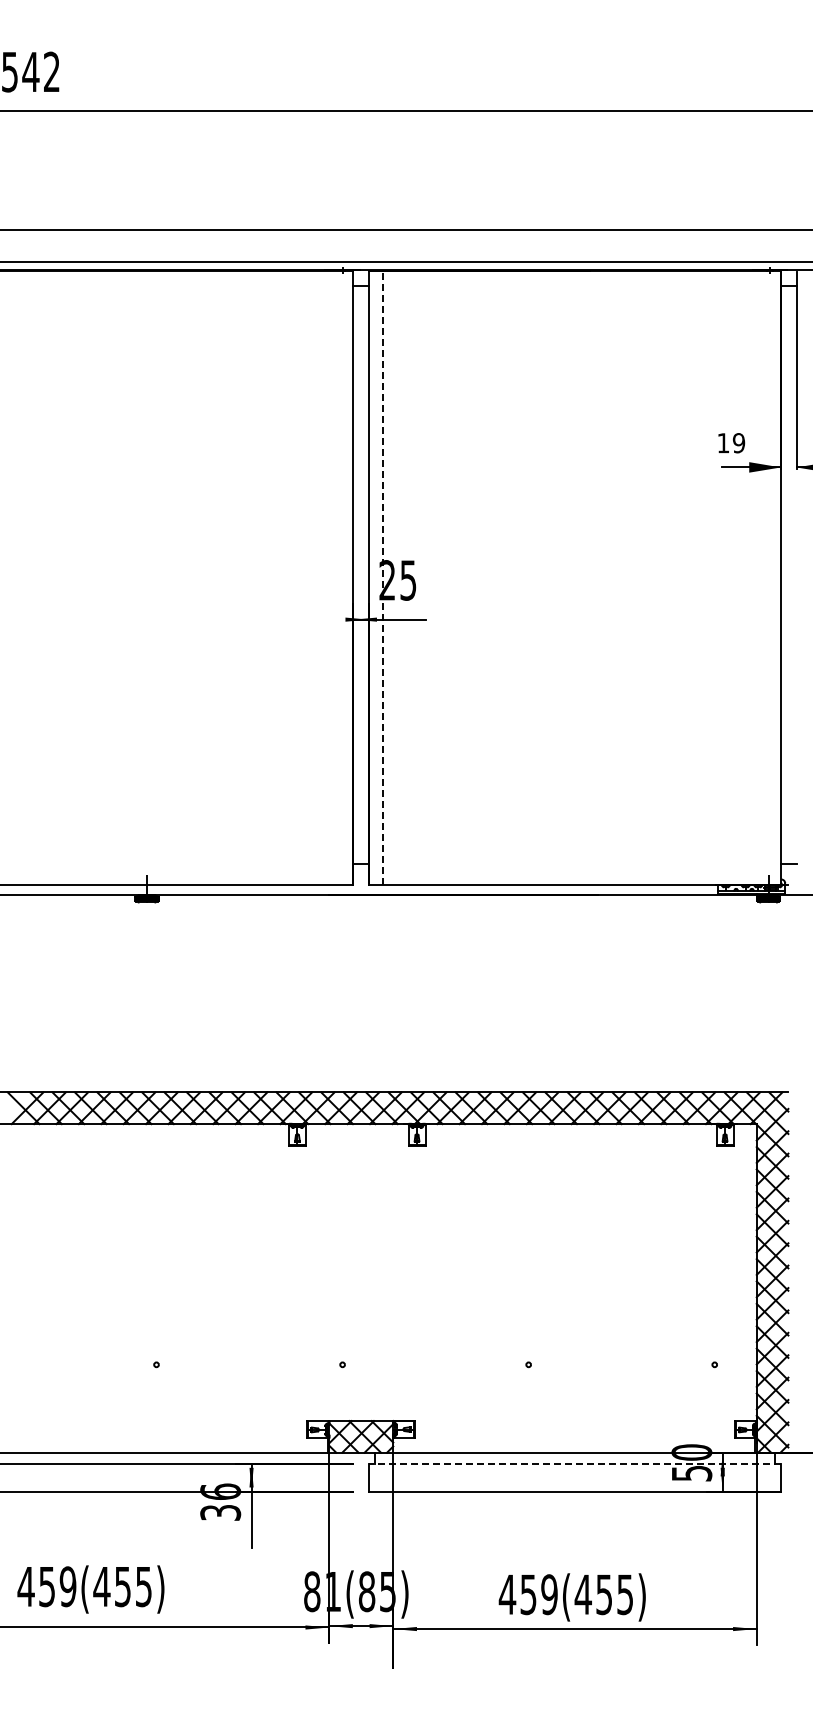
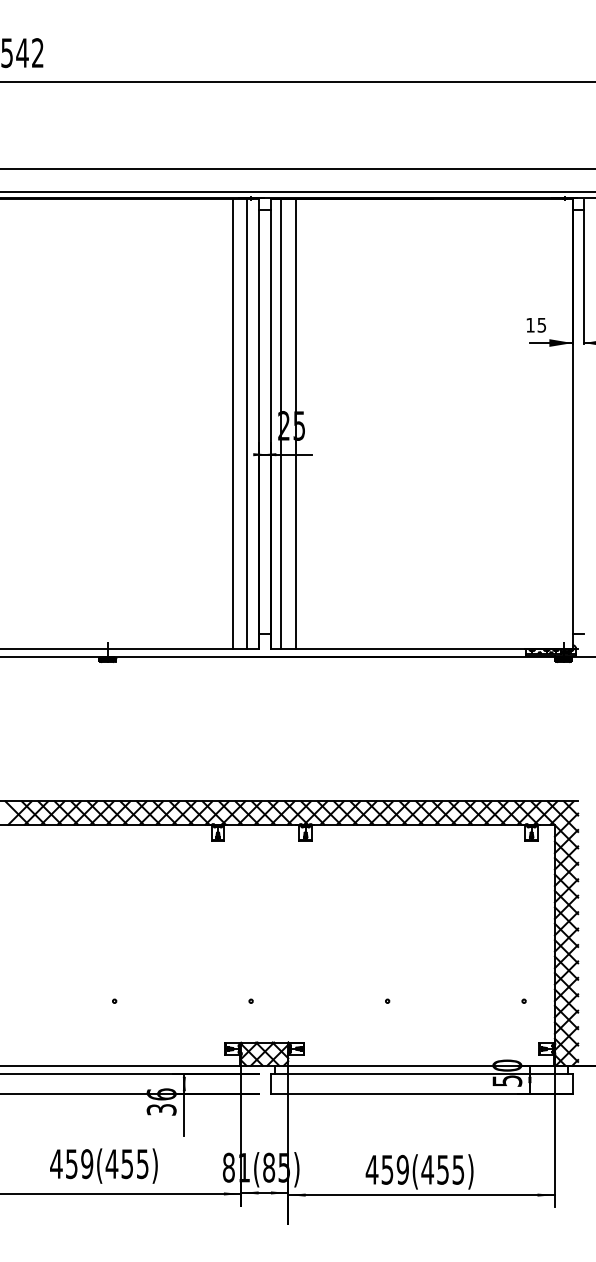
text: (738, 443) -> (541, 325), 19 -> 15
line: (317, 577) -> (232, 423), added
line: (337, 577) -> (247, 423), added
line: (383, 577) -> (281, 423), dashed -> solid
line: (403, 577) -> (295, 423), added
line: (575, 1463) -> (421, 1073), dashed -> solid
text: (90, 1589) -> (103, 1166), moved

